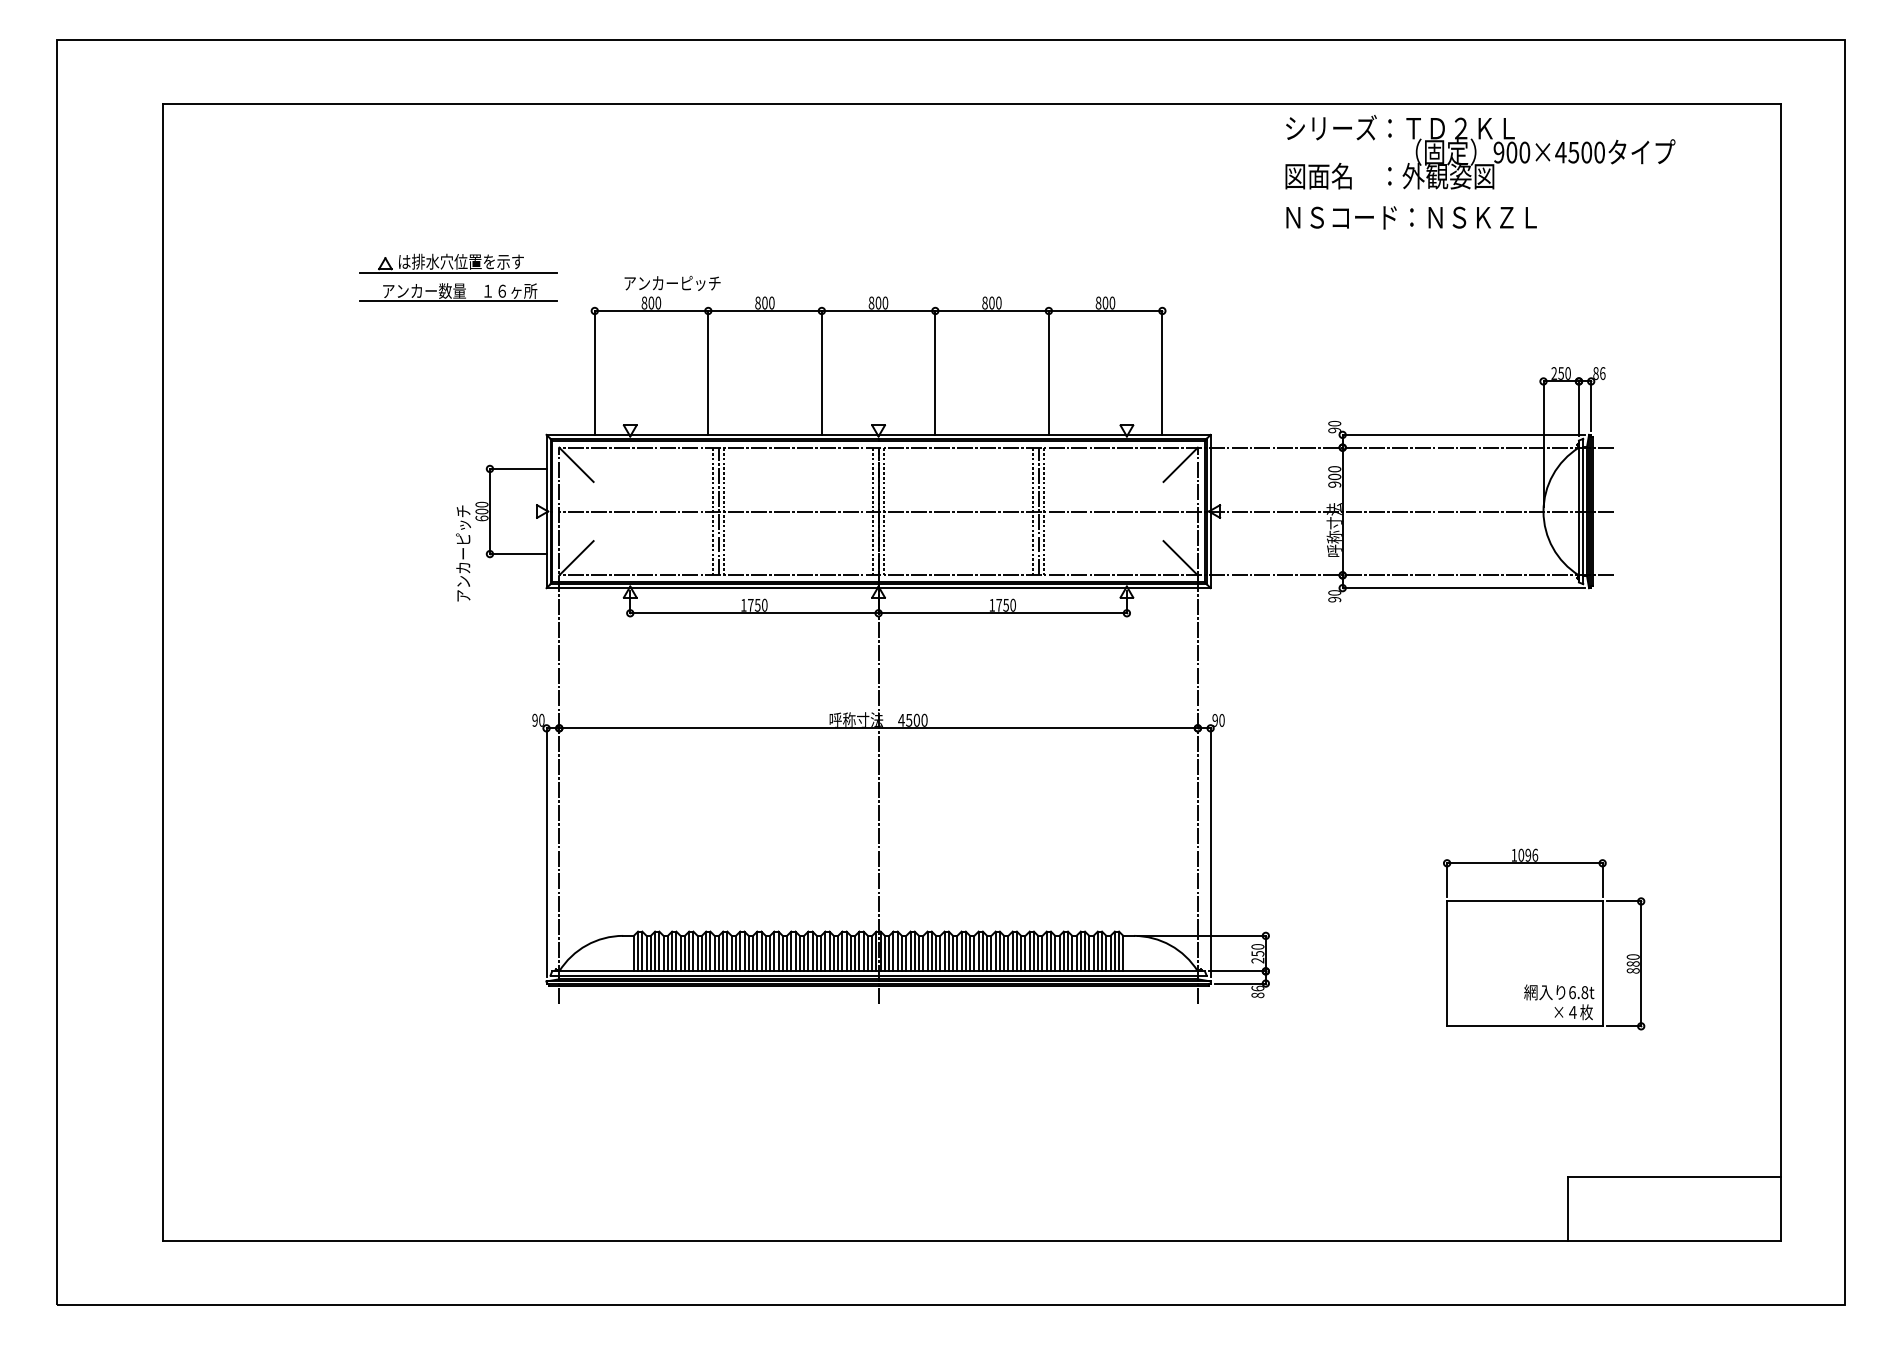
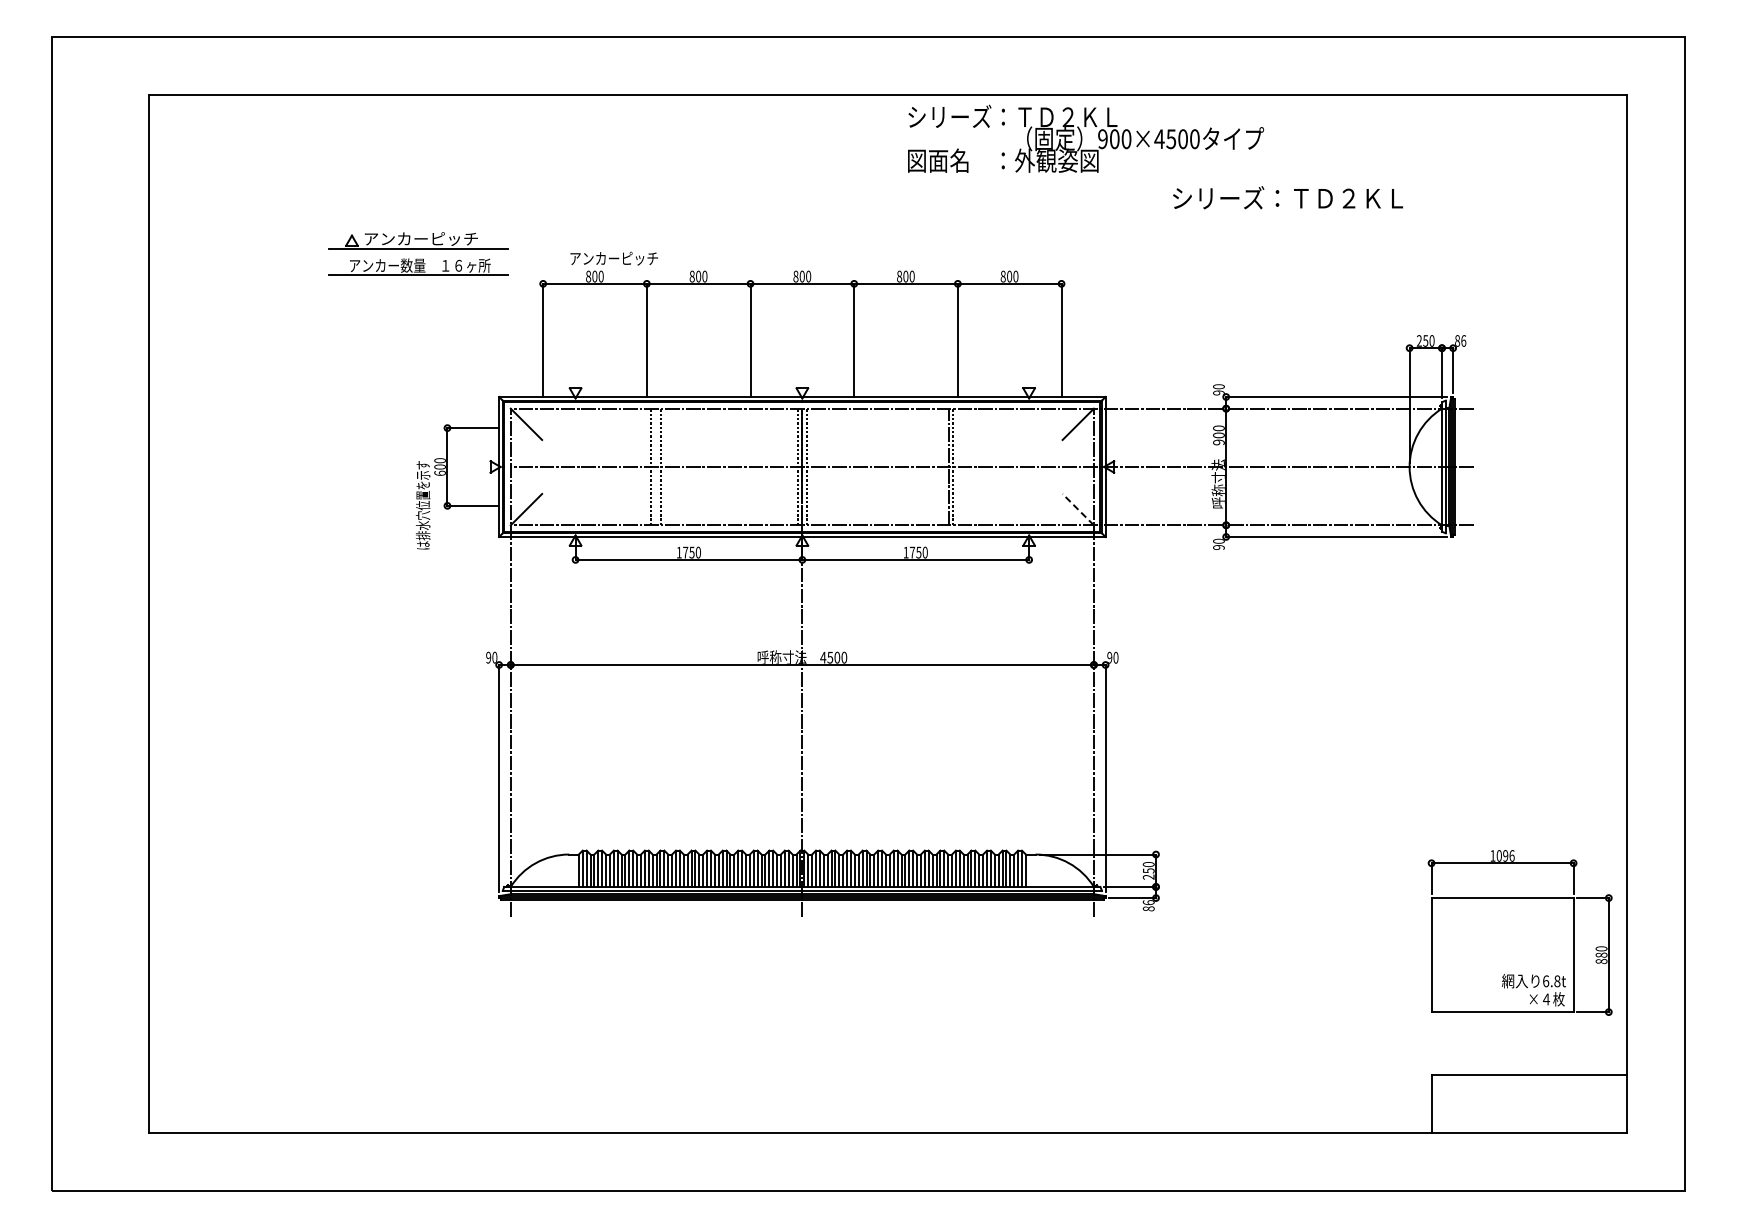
text: (1480, 151) -> (1086, 138), moved
text: (1410, 216) -> (1288, 197), ＮＳコード：ＮＳＫＺＬ -> シリーズ：ＴＤ２ＫＬ
text: (461, 261) -> (421, 238), は排水穴位置を示す -> アンカーピッチ
line: (718, 510) -> (656, 466), removed
line: (1033, 510) -> (943, 466), removed
text: (462, 553) -> (422, 505), アンカーピッチ -> は排水穴位置を示す
line: (1179, 558) -> (1077, 509), solid -> dashed
part: (1543, 939) -> (1519, 932), moved

